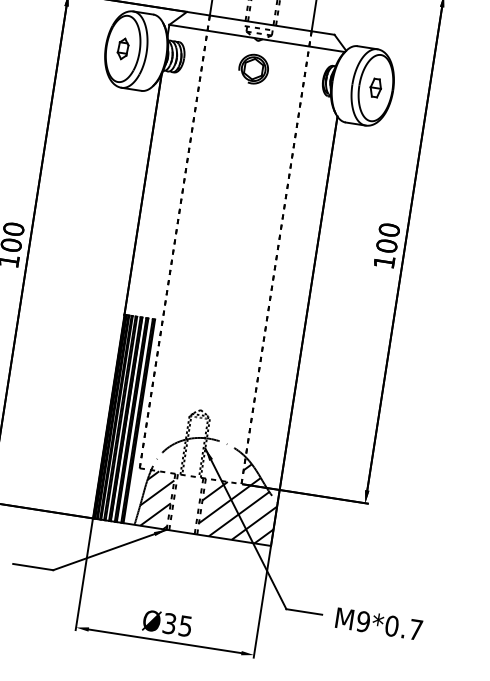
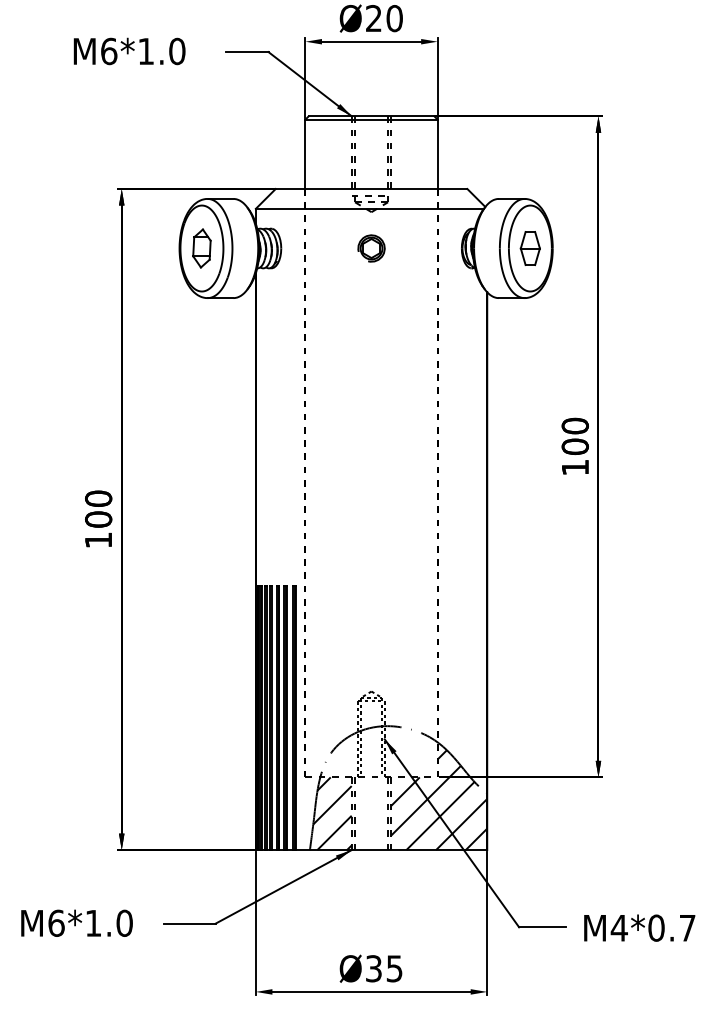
part: (122, 48) -> (201, 248), size x1.43
part: (253, 69) -> (371, 248), size x0.71
part: (375, 87) -> (529, 248), size x1.43
text: (362, 621) -> (618, 927), M9*0.7 -> M4*0.7

